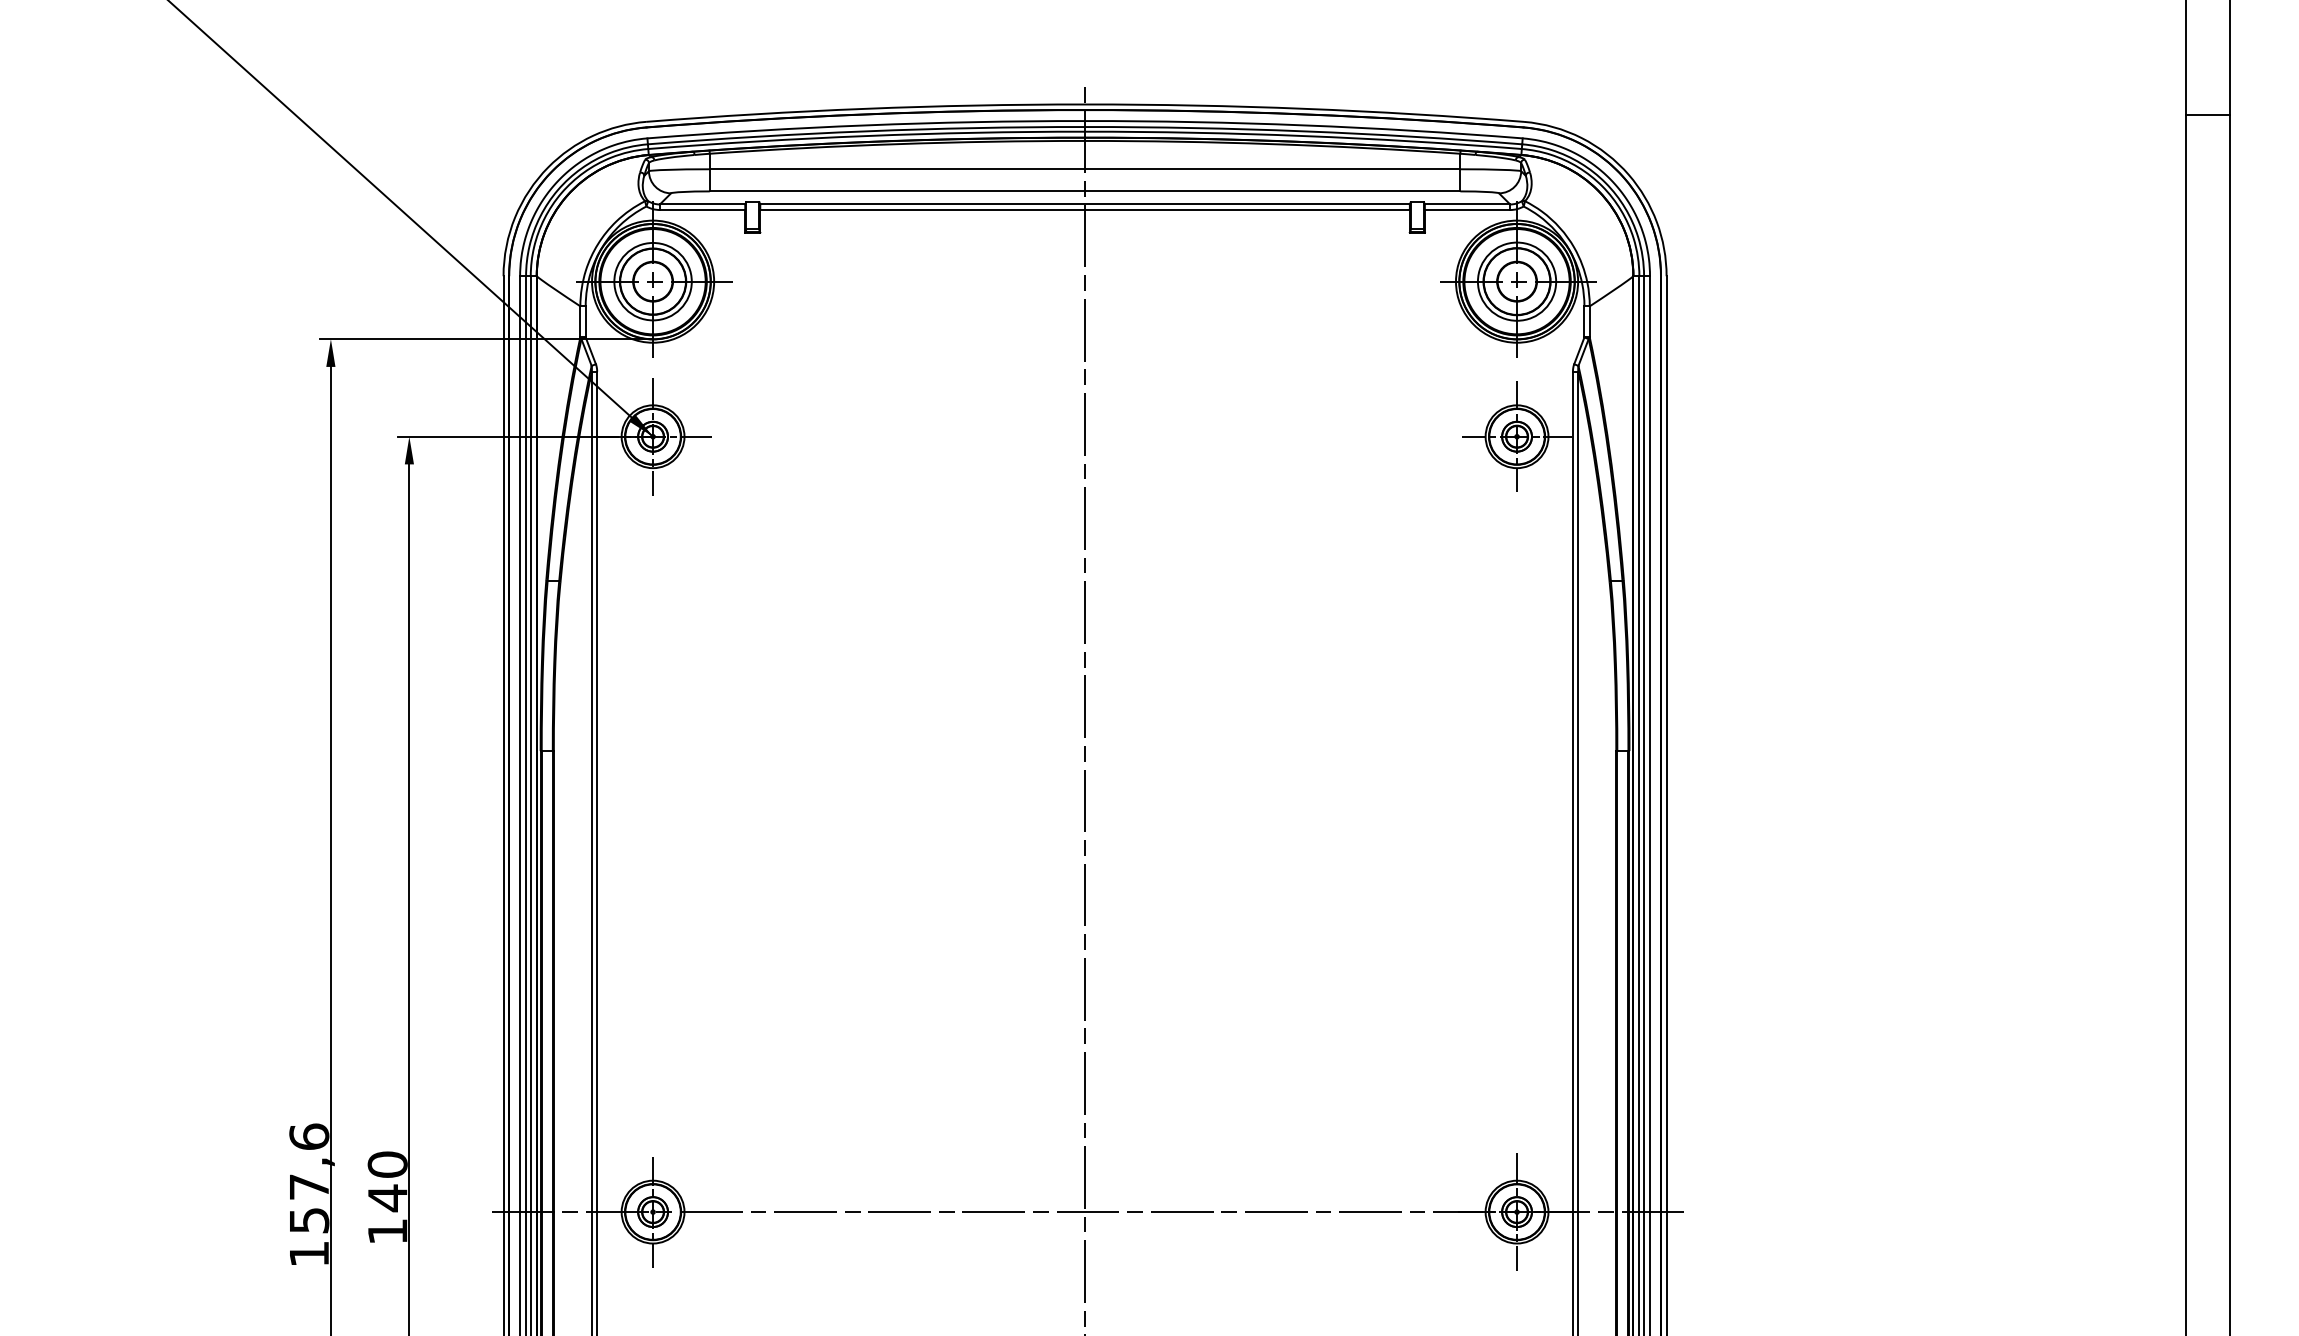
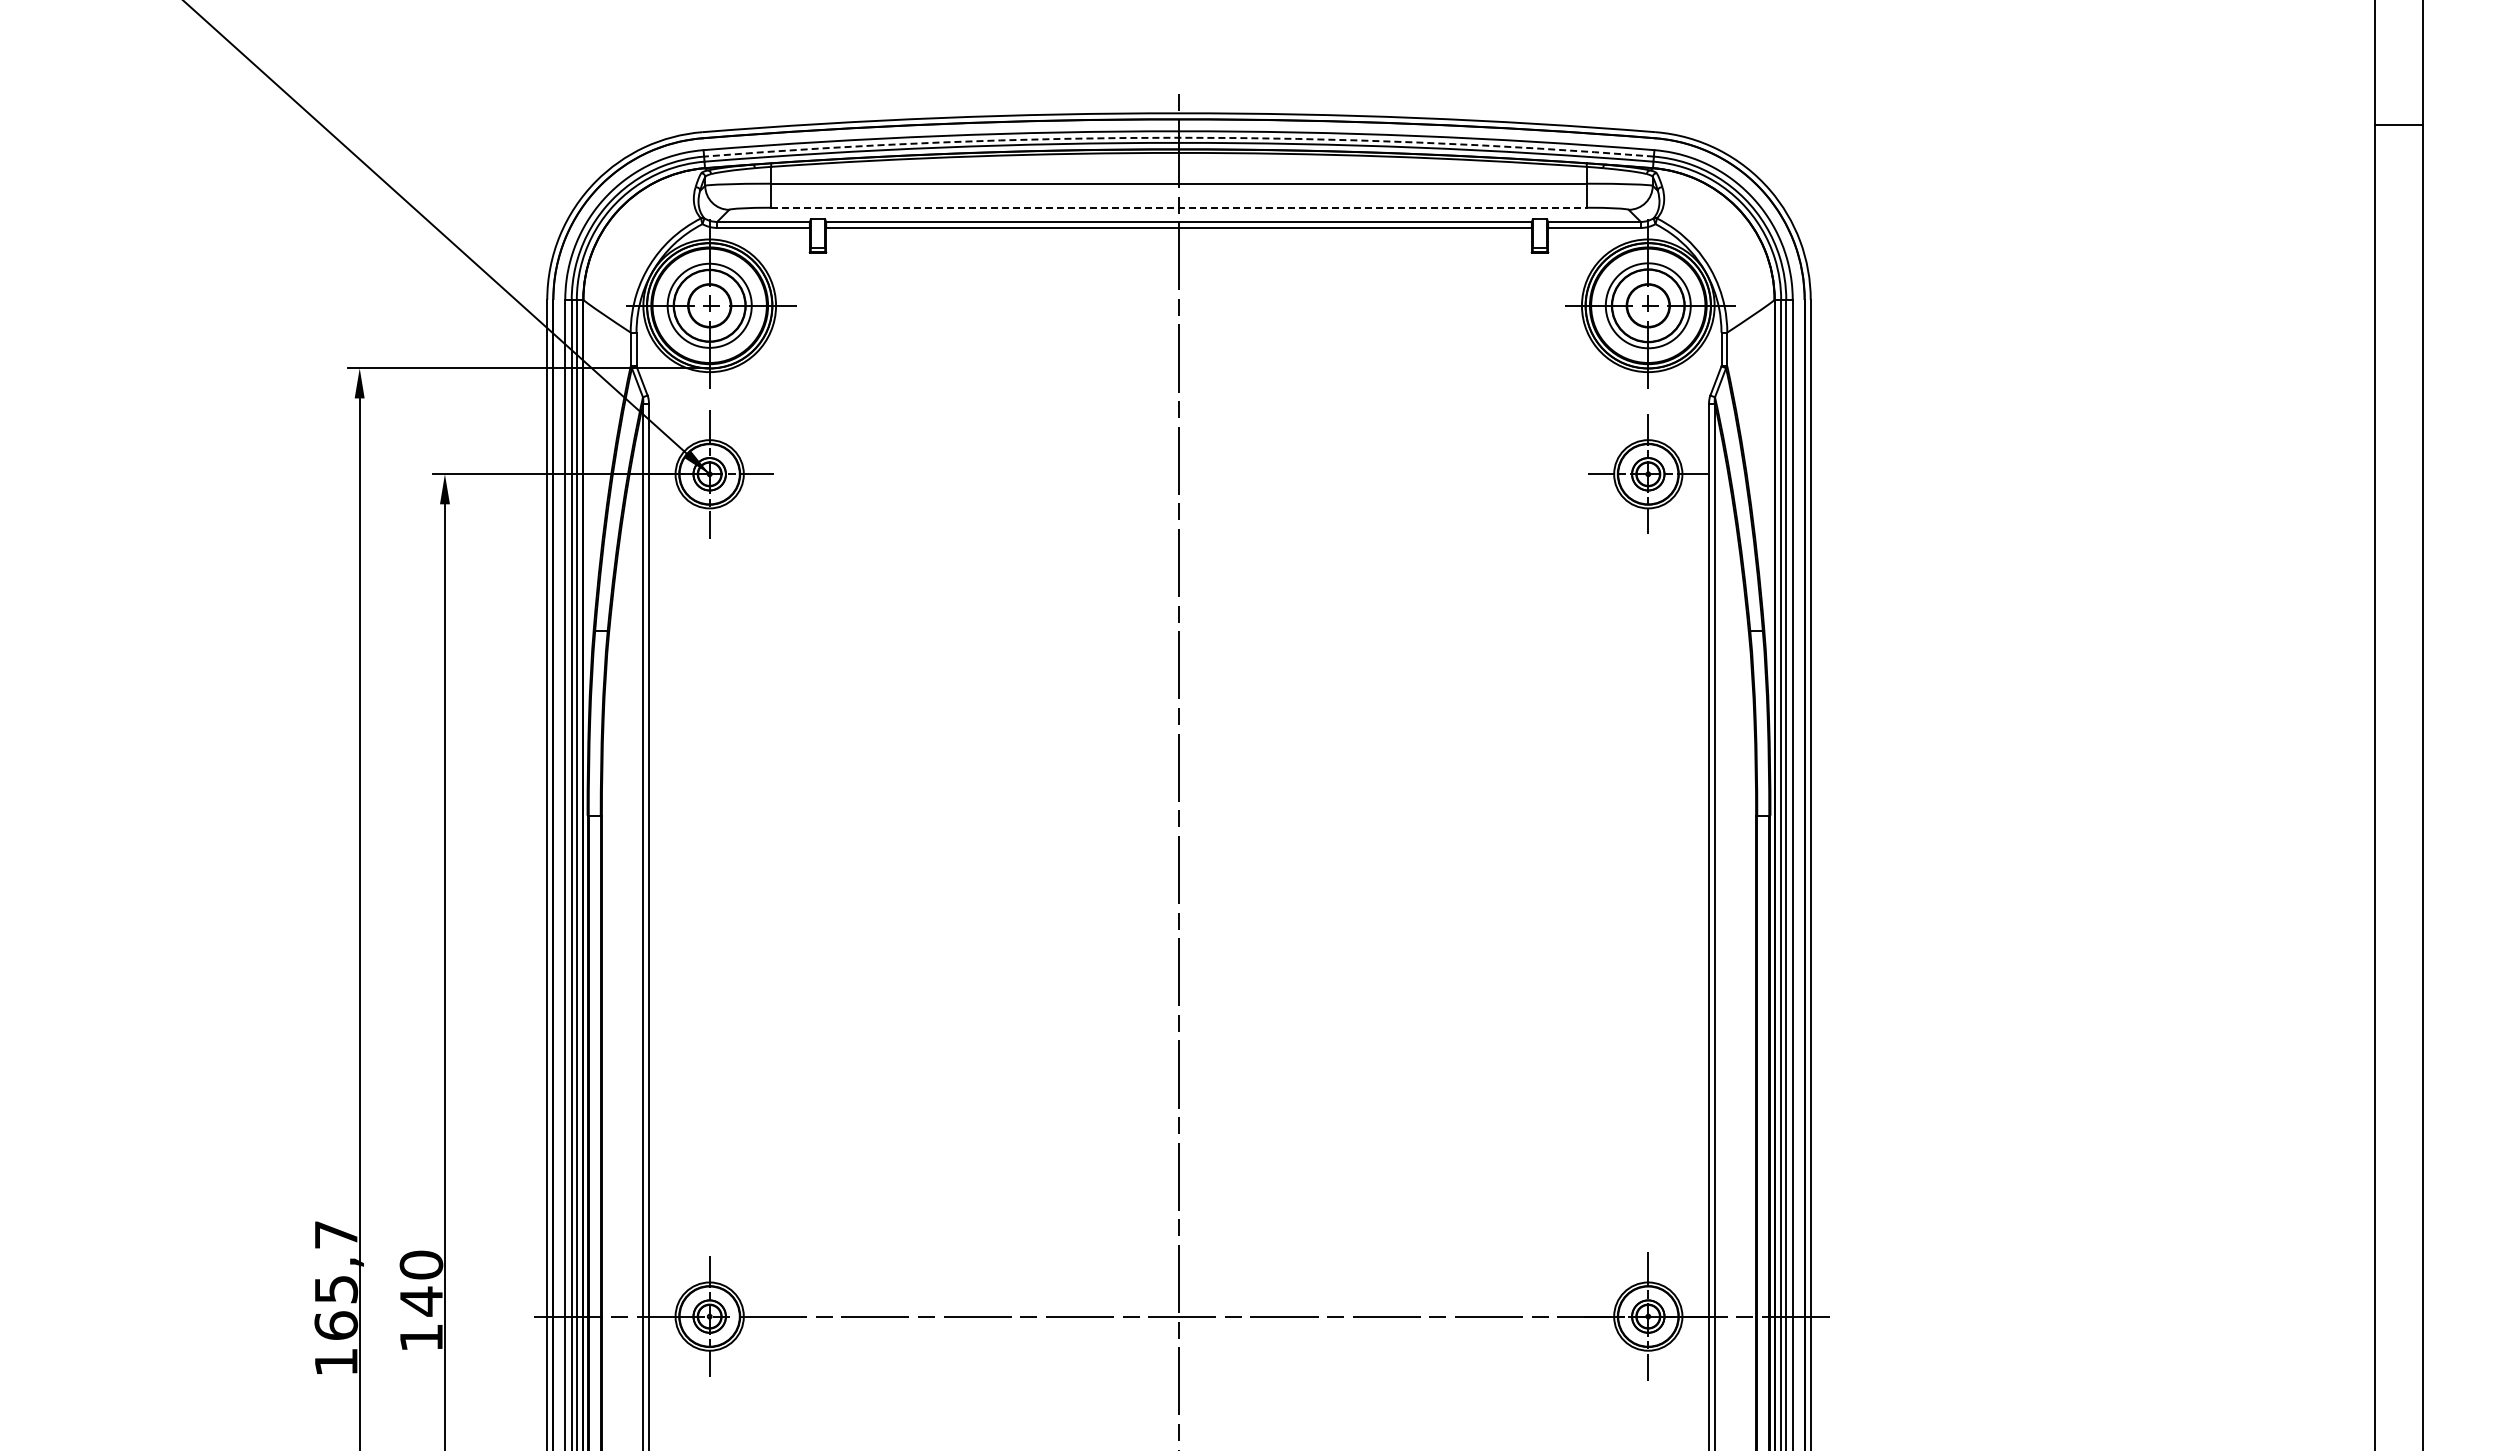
arc: (1085, 126) -> (1179, 137), solid -> dashed
line: (1085, 191) -> (1179, 207), solid -> dashed
text: (309, 1177) -> (336, 1279), 157,6 -> 165,7

